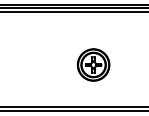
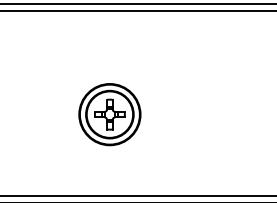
part: (93, 64) -> (109, 113), moved

